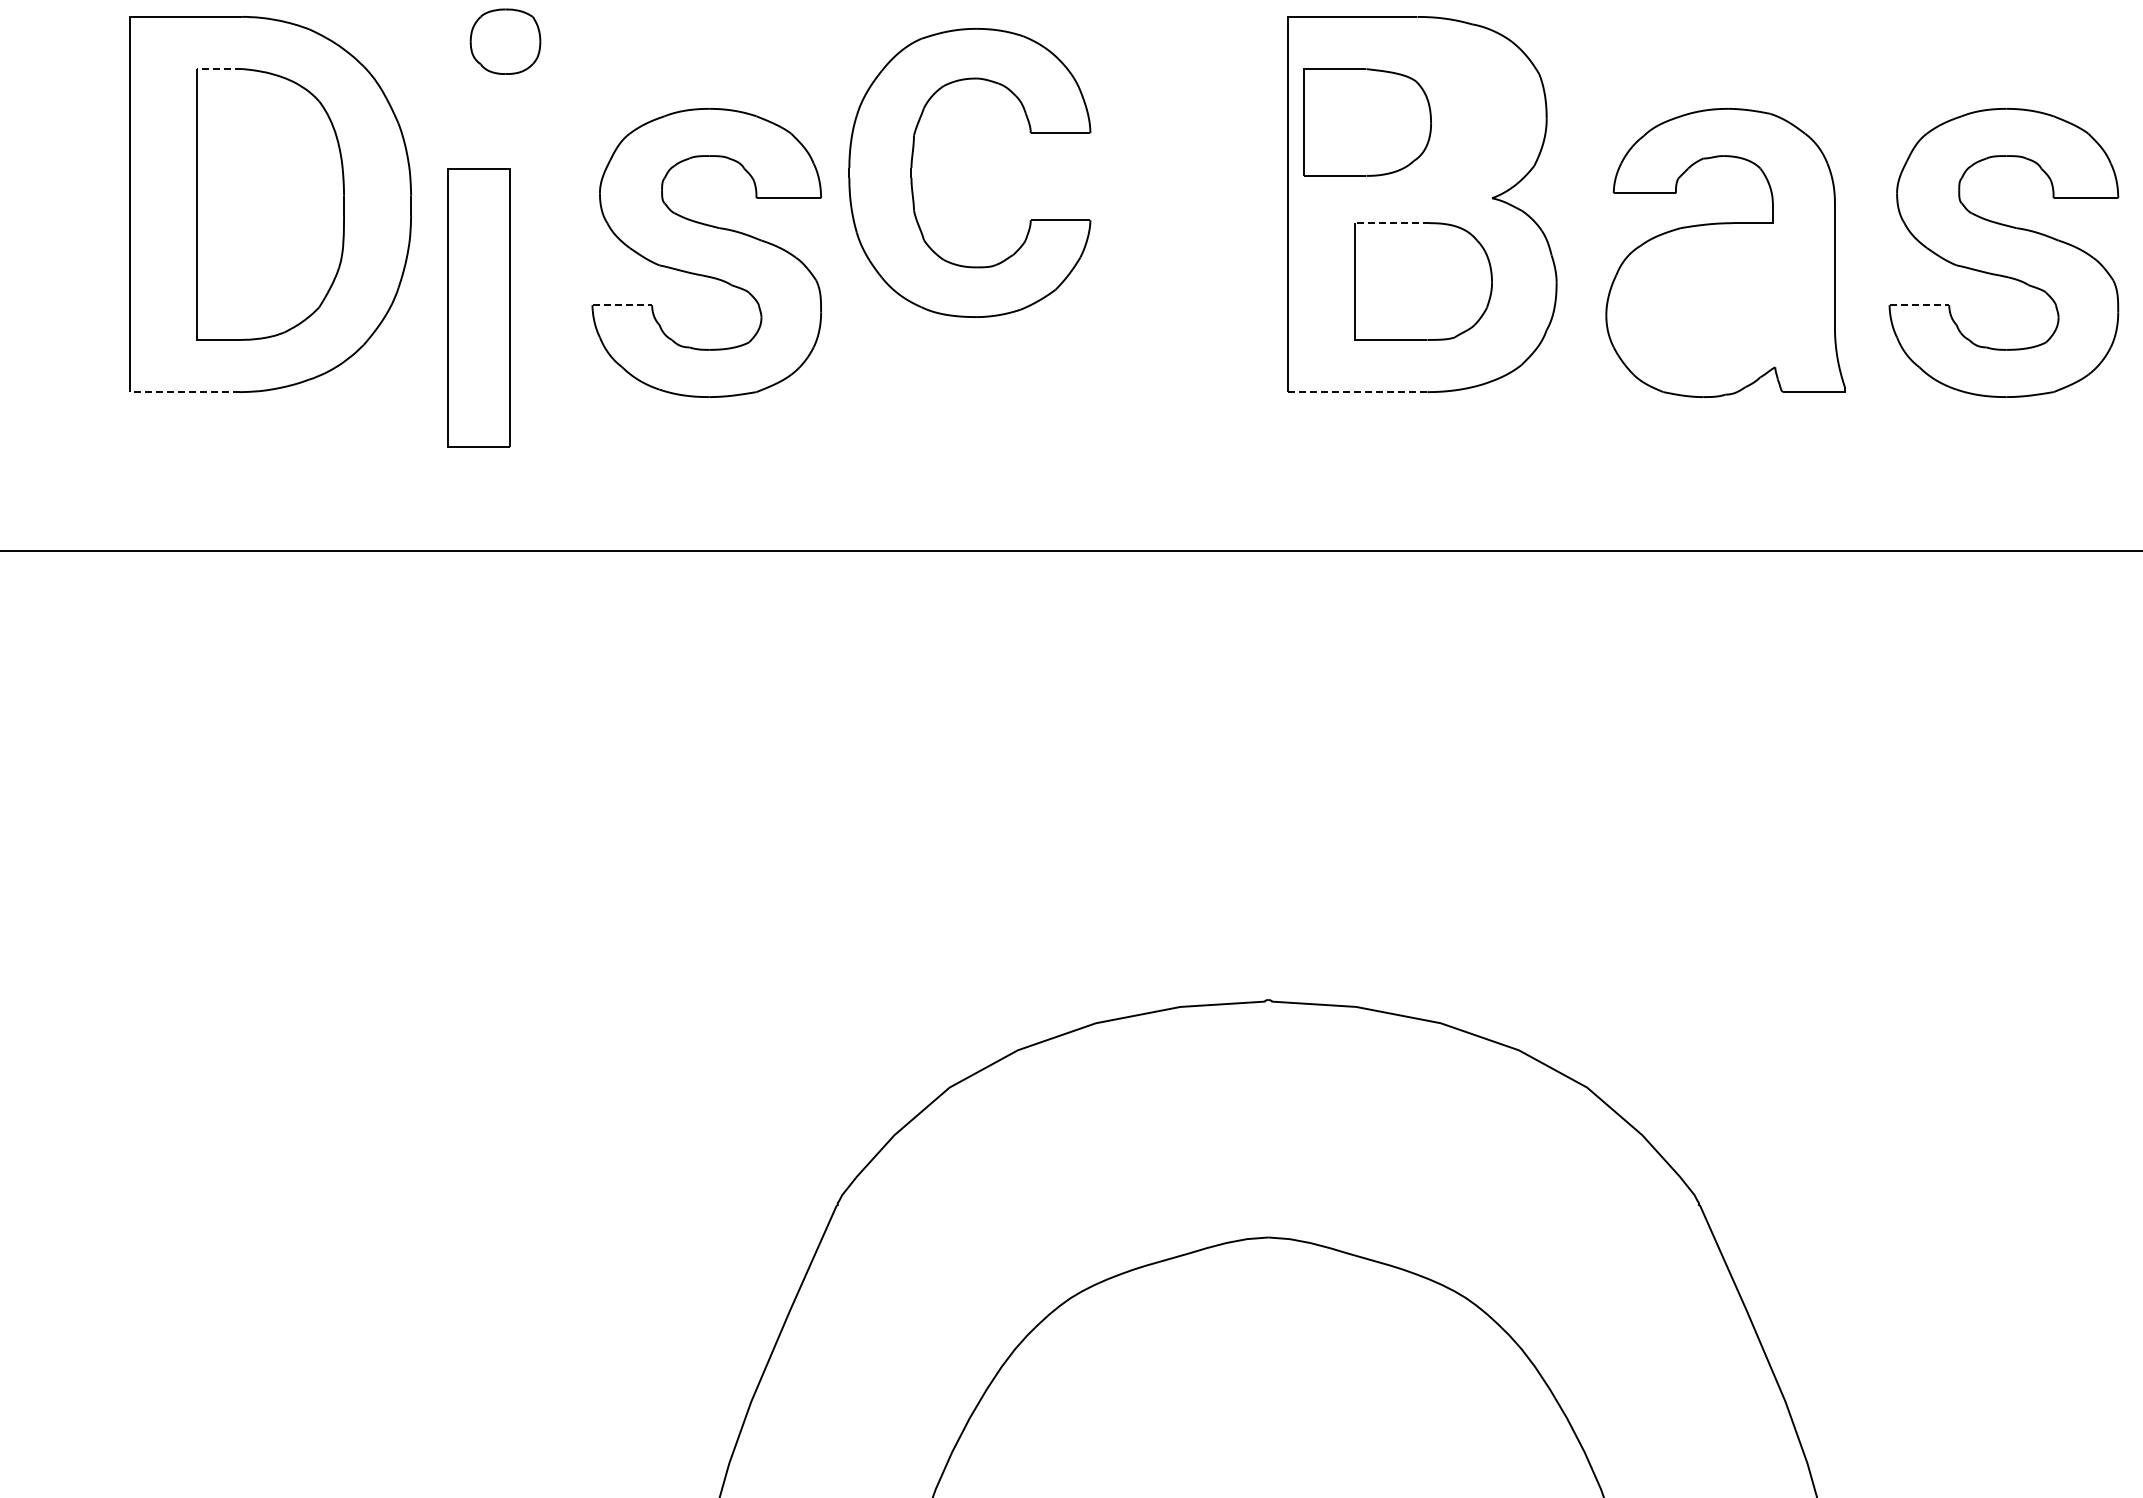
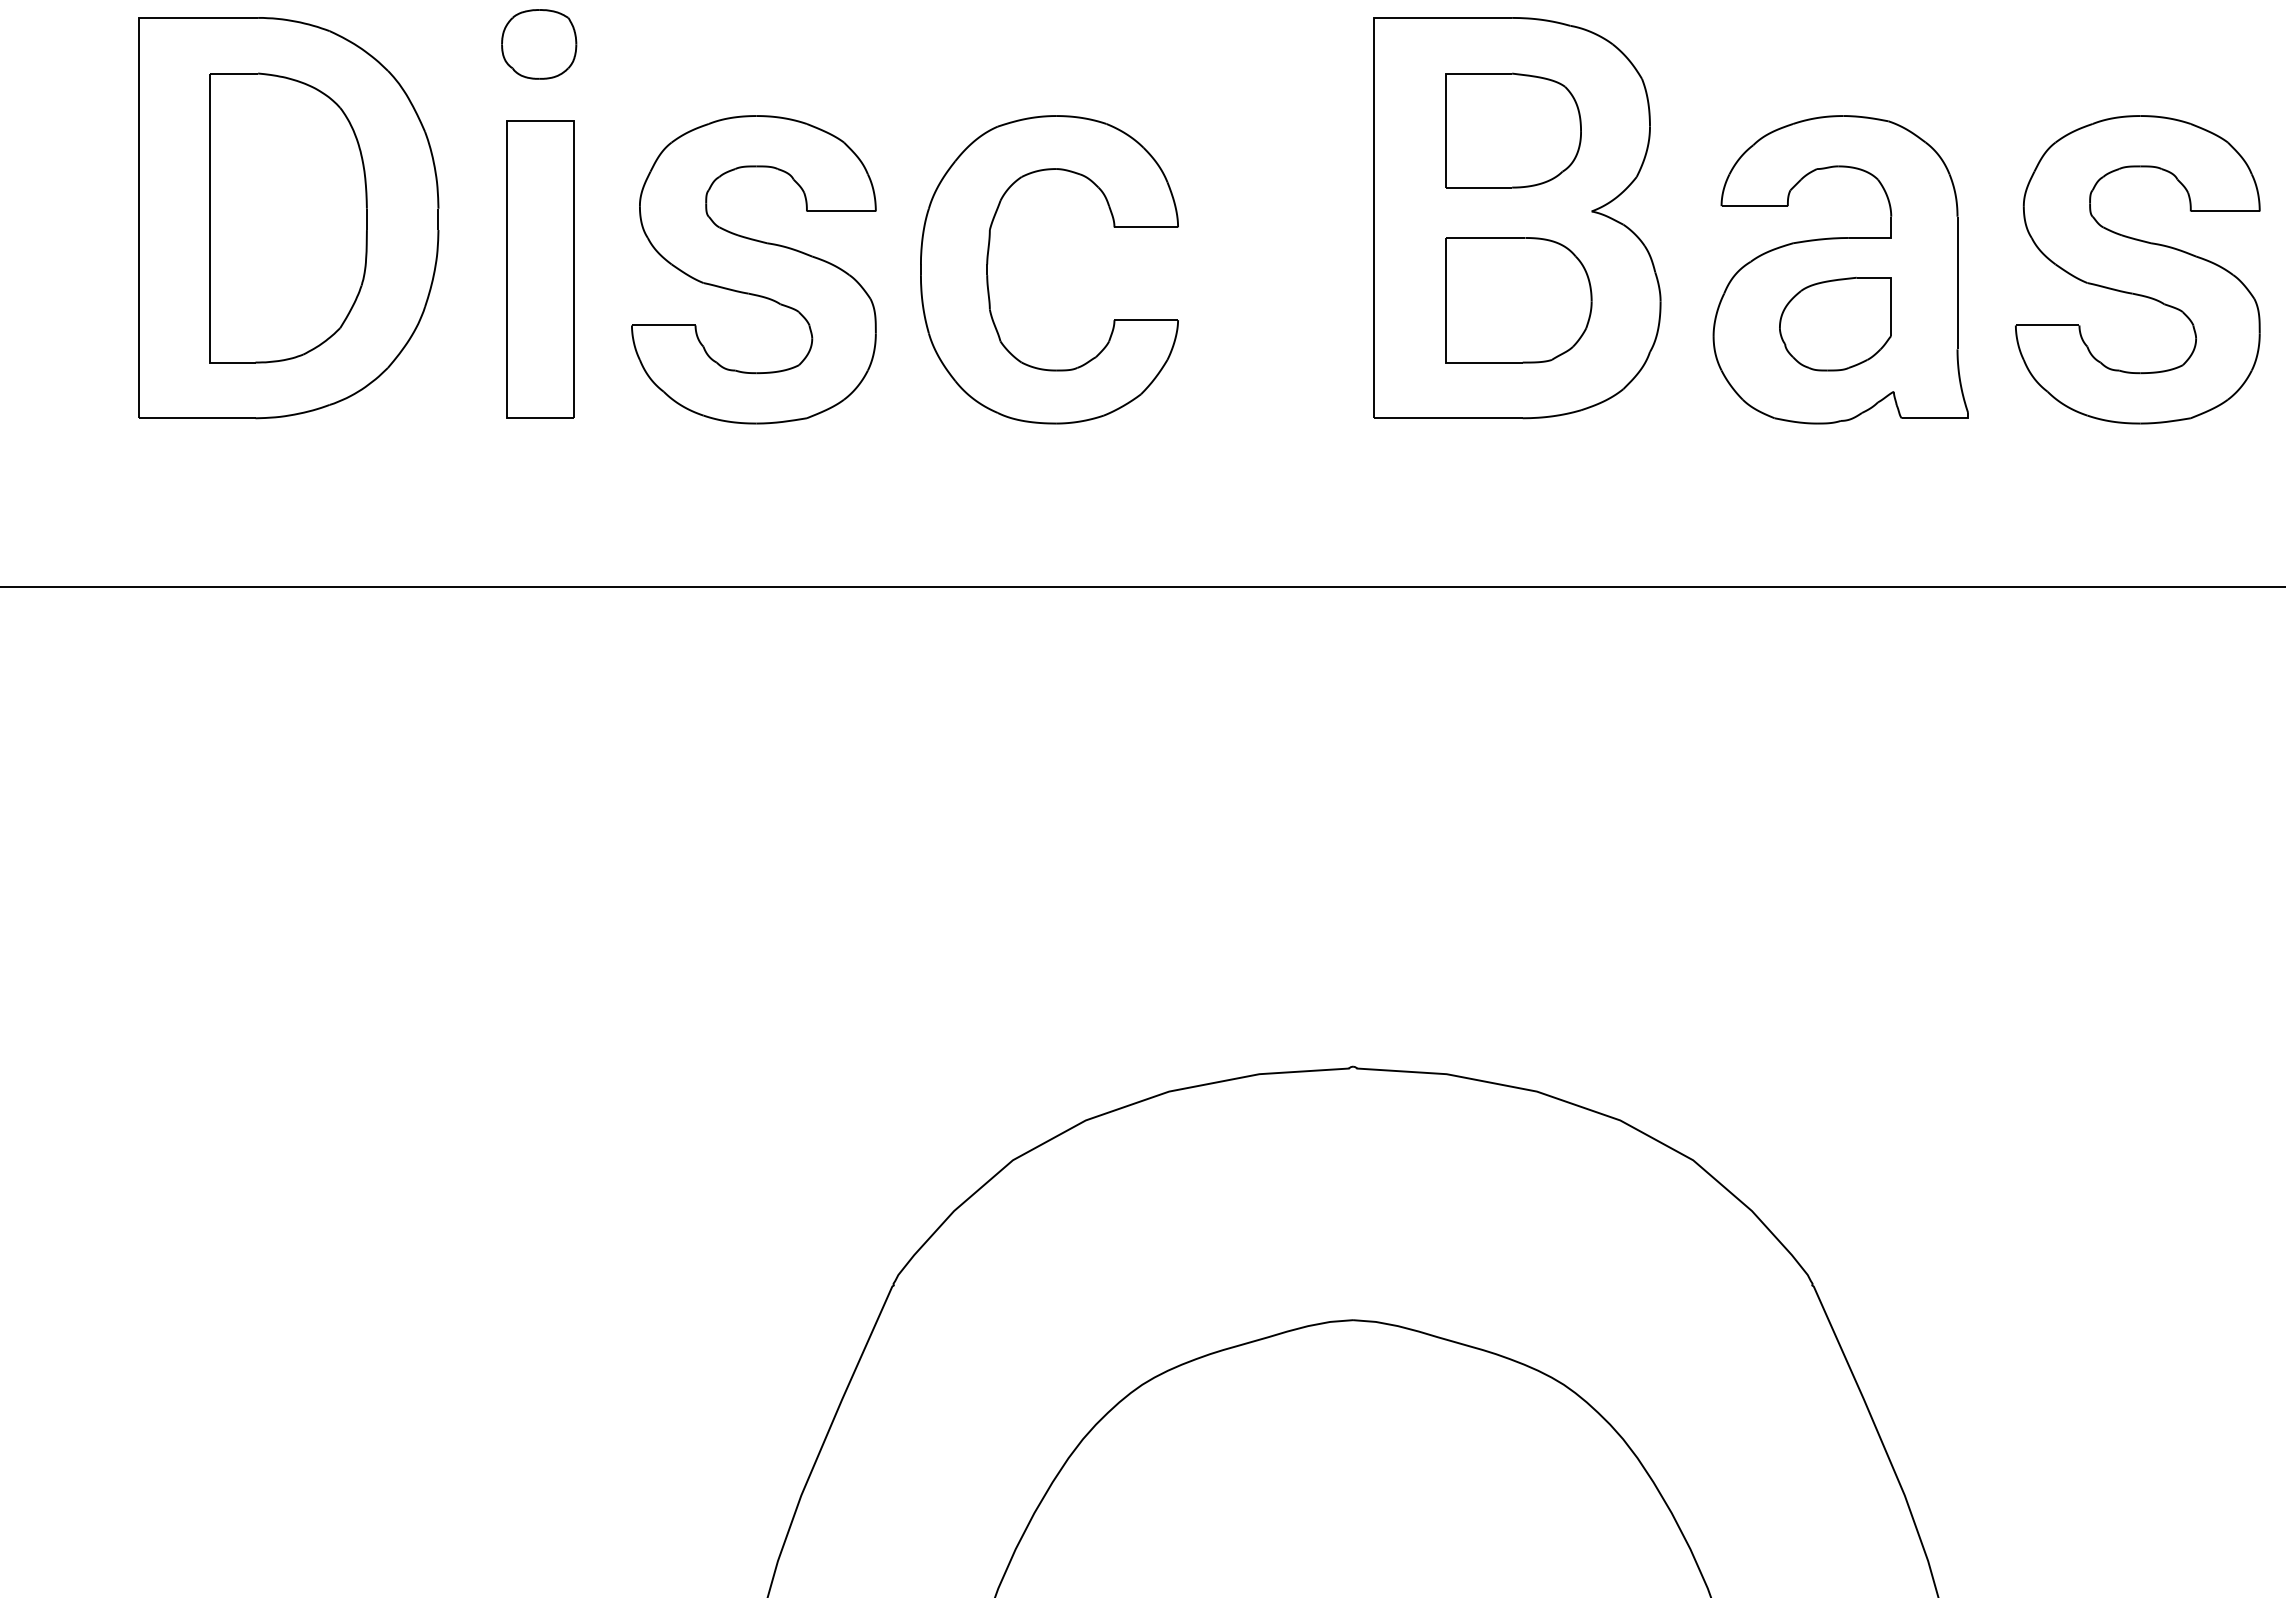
line: (219, 69) -> (234, 74), dashed -> solid
part: (1367, 122) -> (1513, 130), moved
part: (912, 167) -> (988, 263), moved
line: (1392, 223) -> (1485, 238), dashed -> solid
part: (1720, 303) -> (1835, 323), added
line: (622, 305) -> (663, 325), dashed -> solid
line: (1919, 305) -> (2047, 325), dashed -> solid
part: (478, 307) -> (540, 269), moved
line: (184, 392) -> (196, 418), dashed -> solid
line: (1357, 392) -> (1448, 418), dashed -> solid

